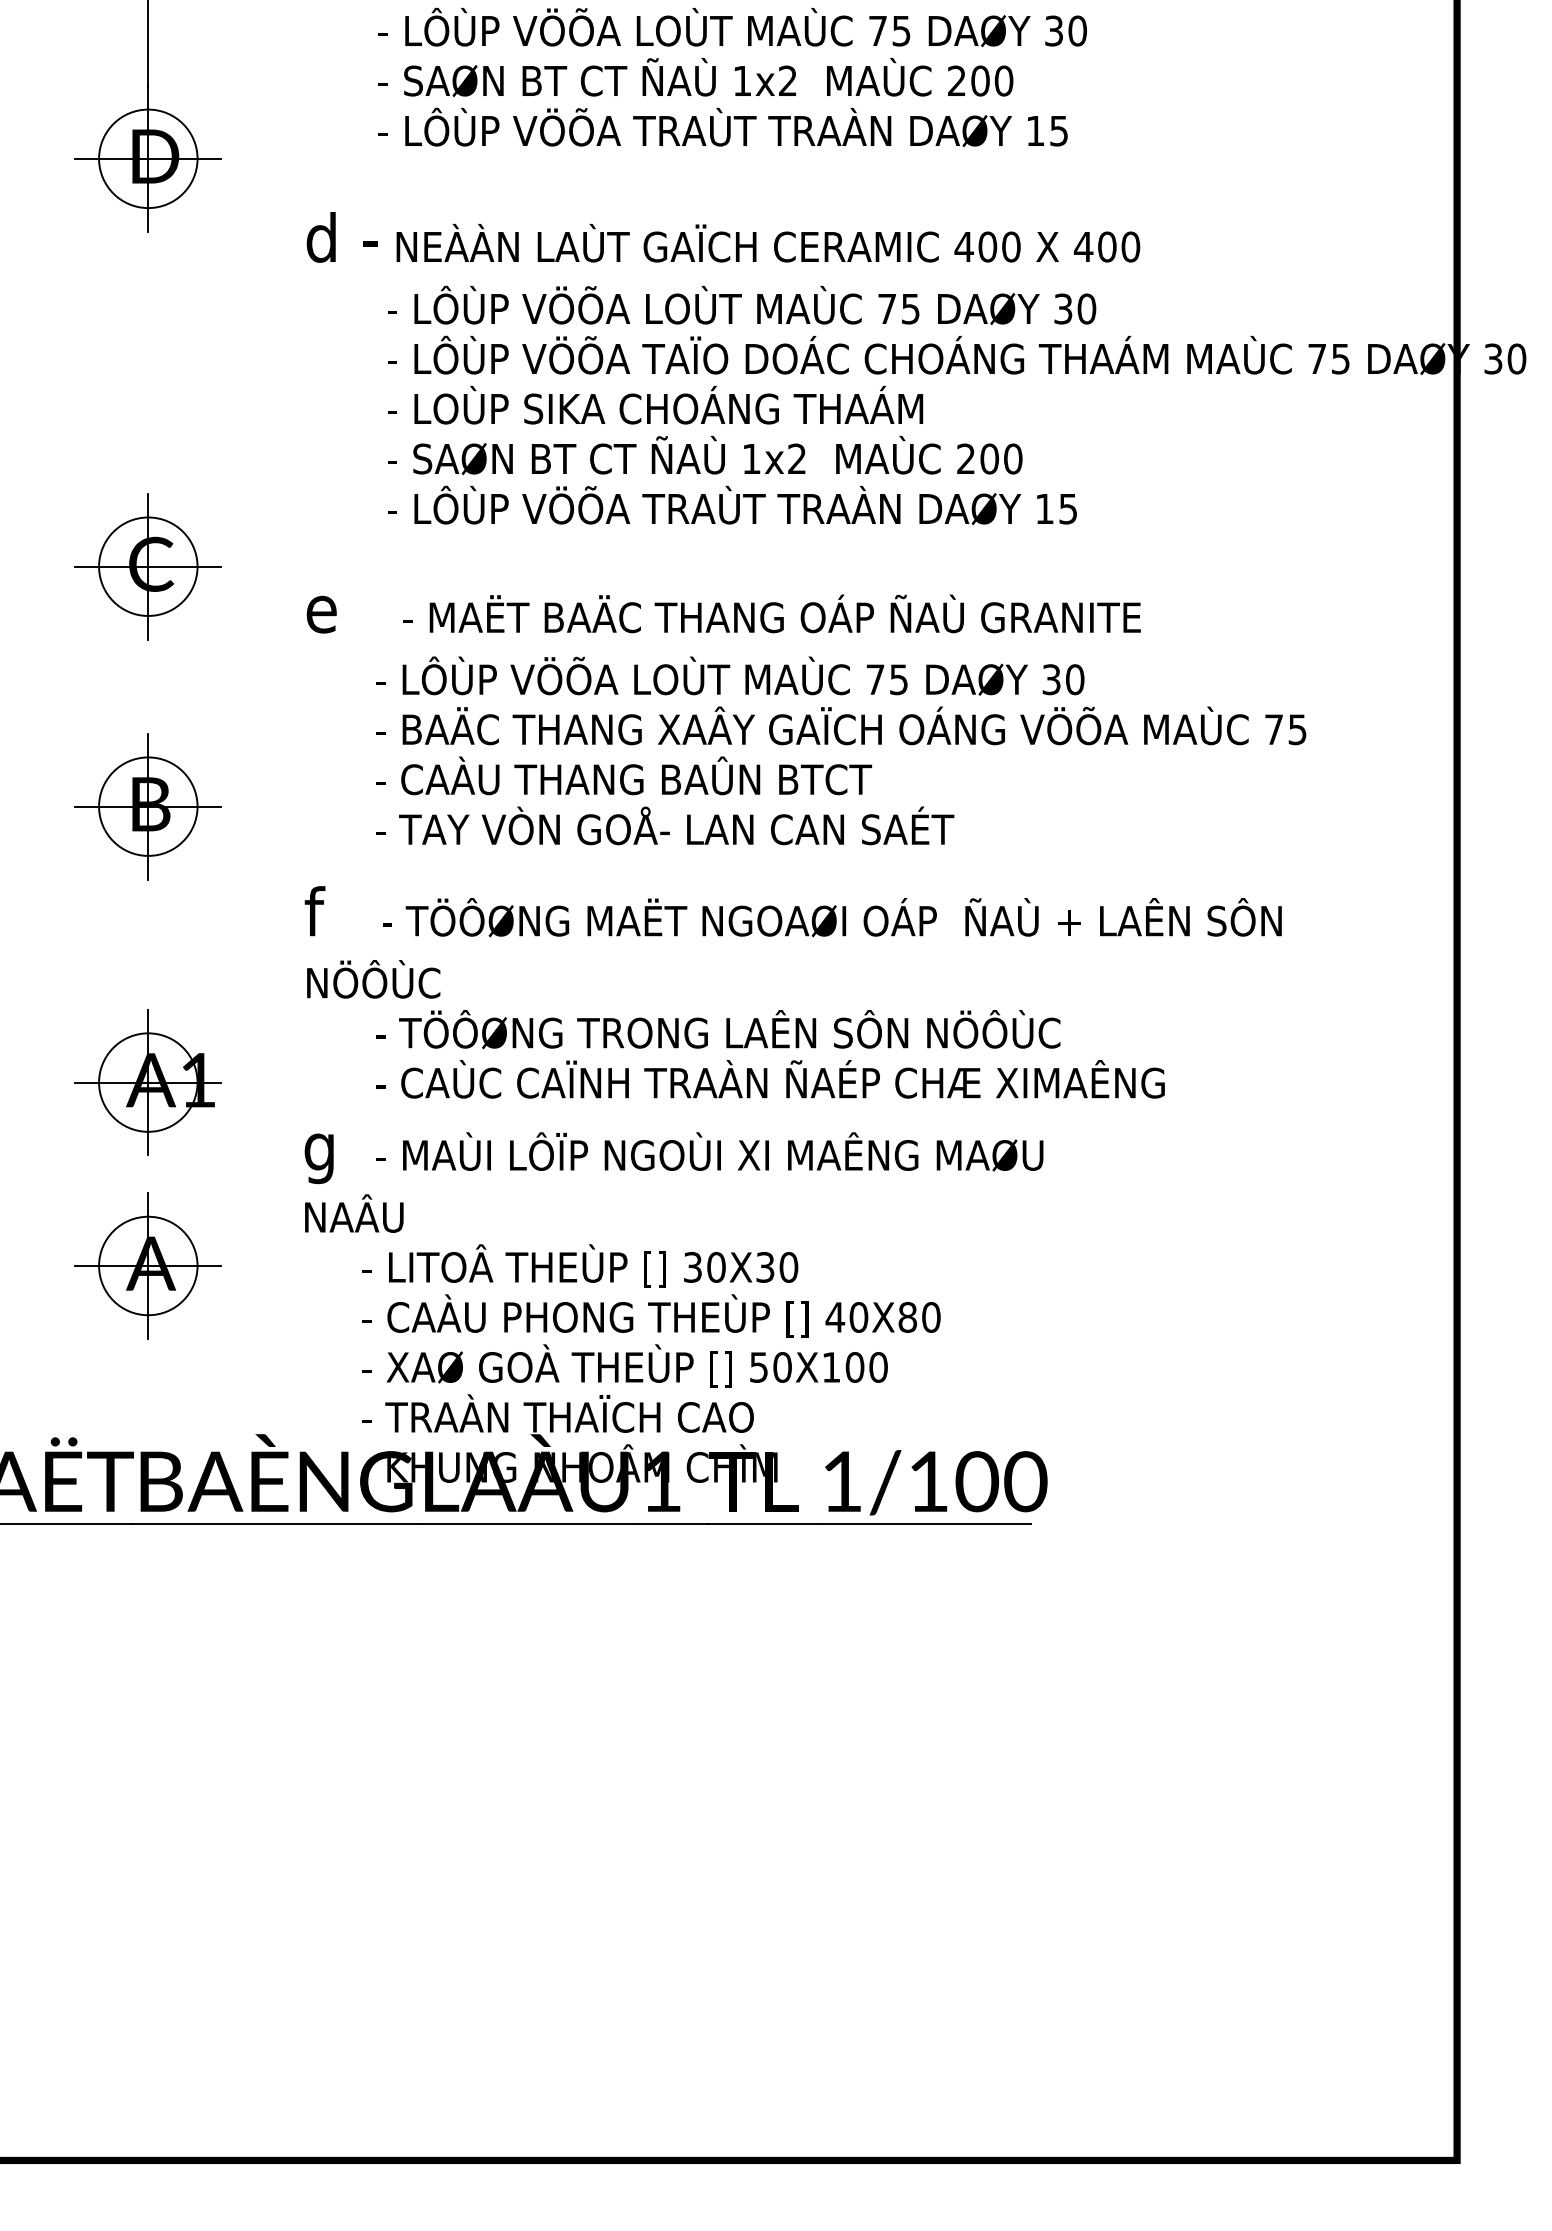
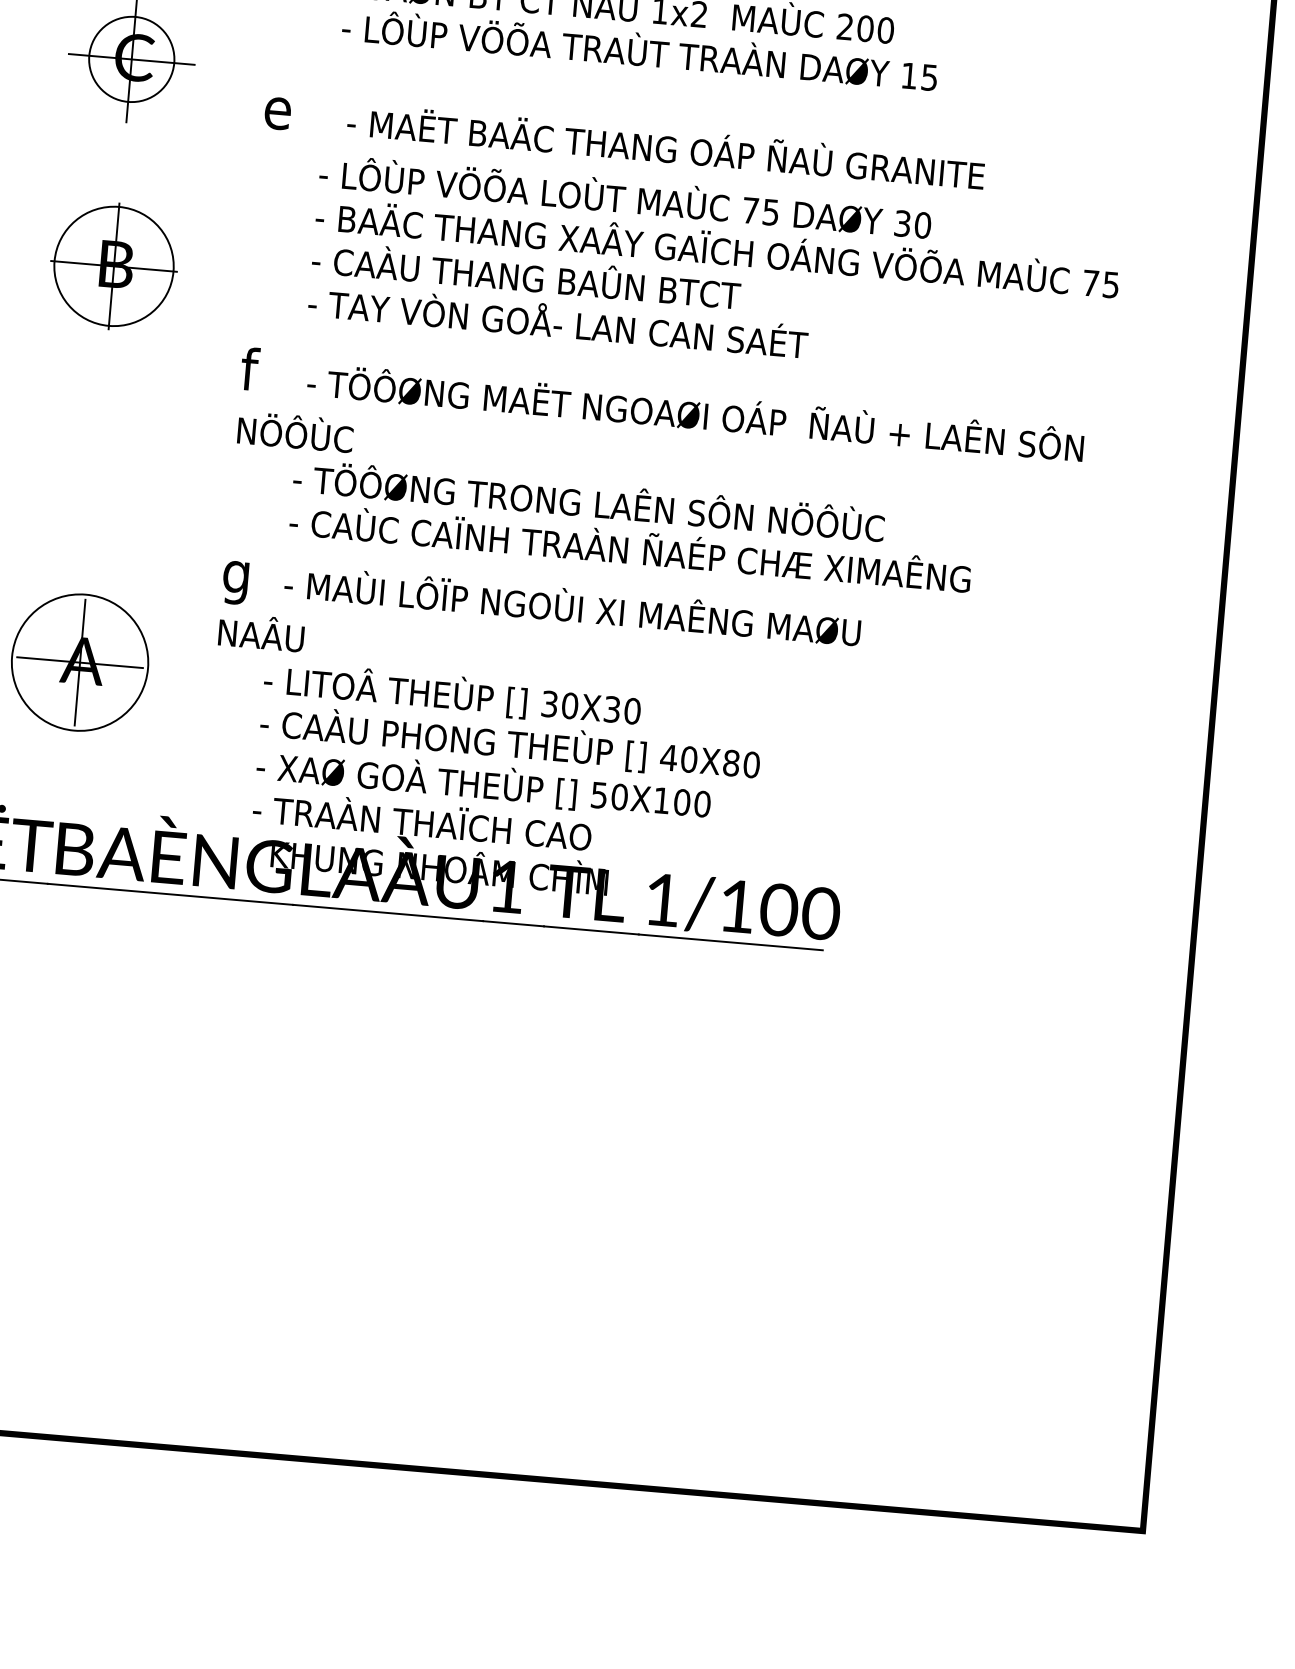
circle: (148, 806) -> (114, 266), size x1.4
part: (147, 1082) -> (92, 504), removed
circle: (148, 1265) -> (80, 662), size x1.6

